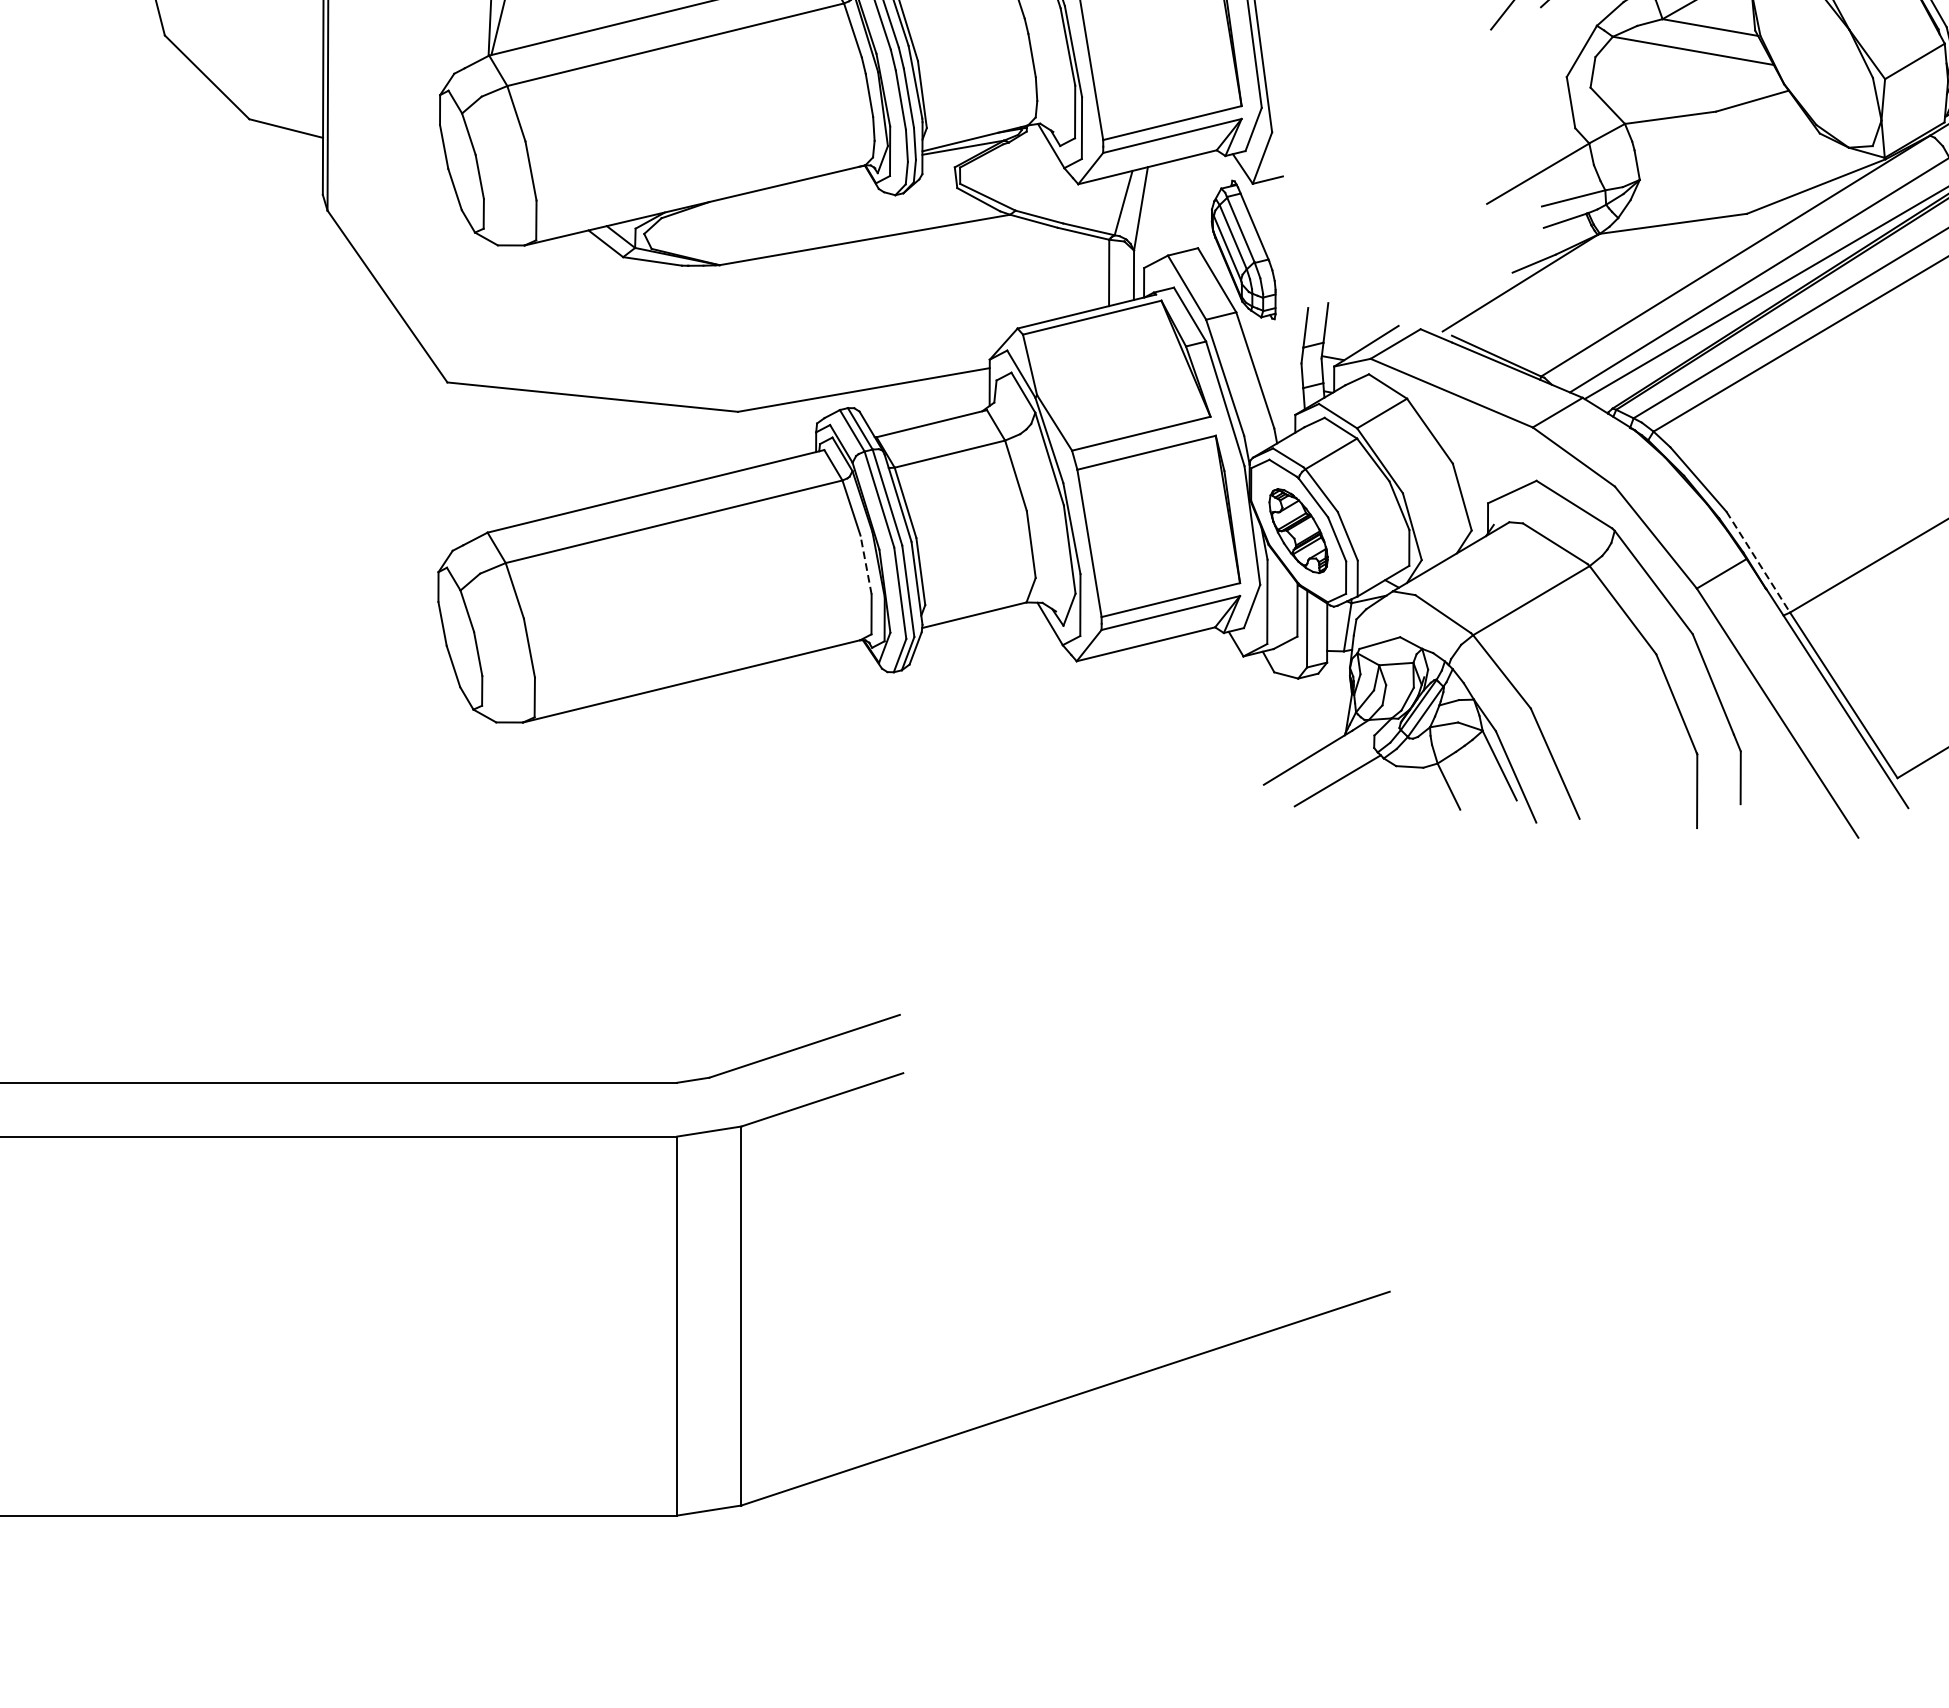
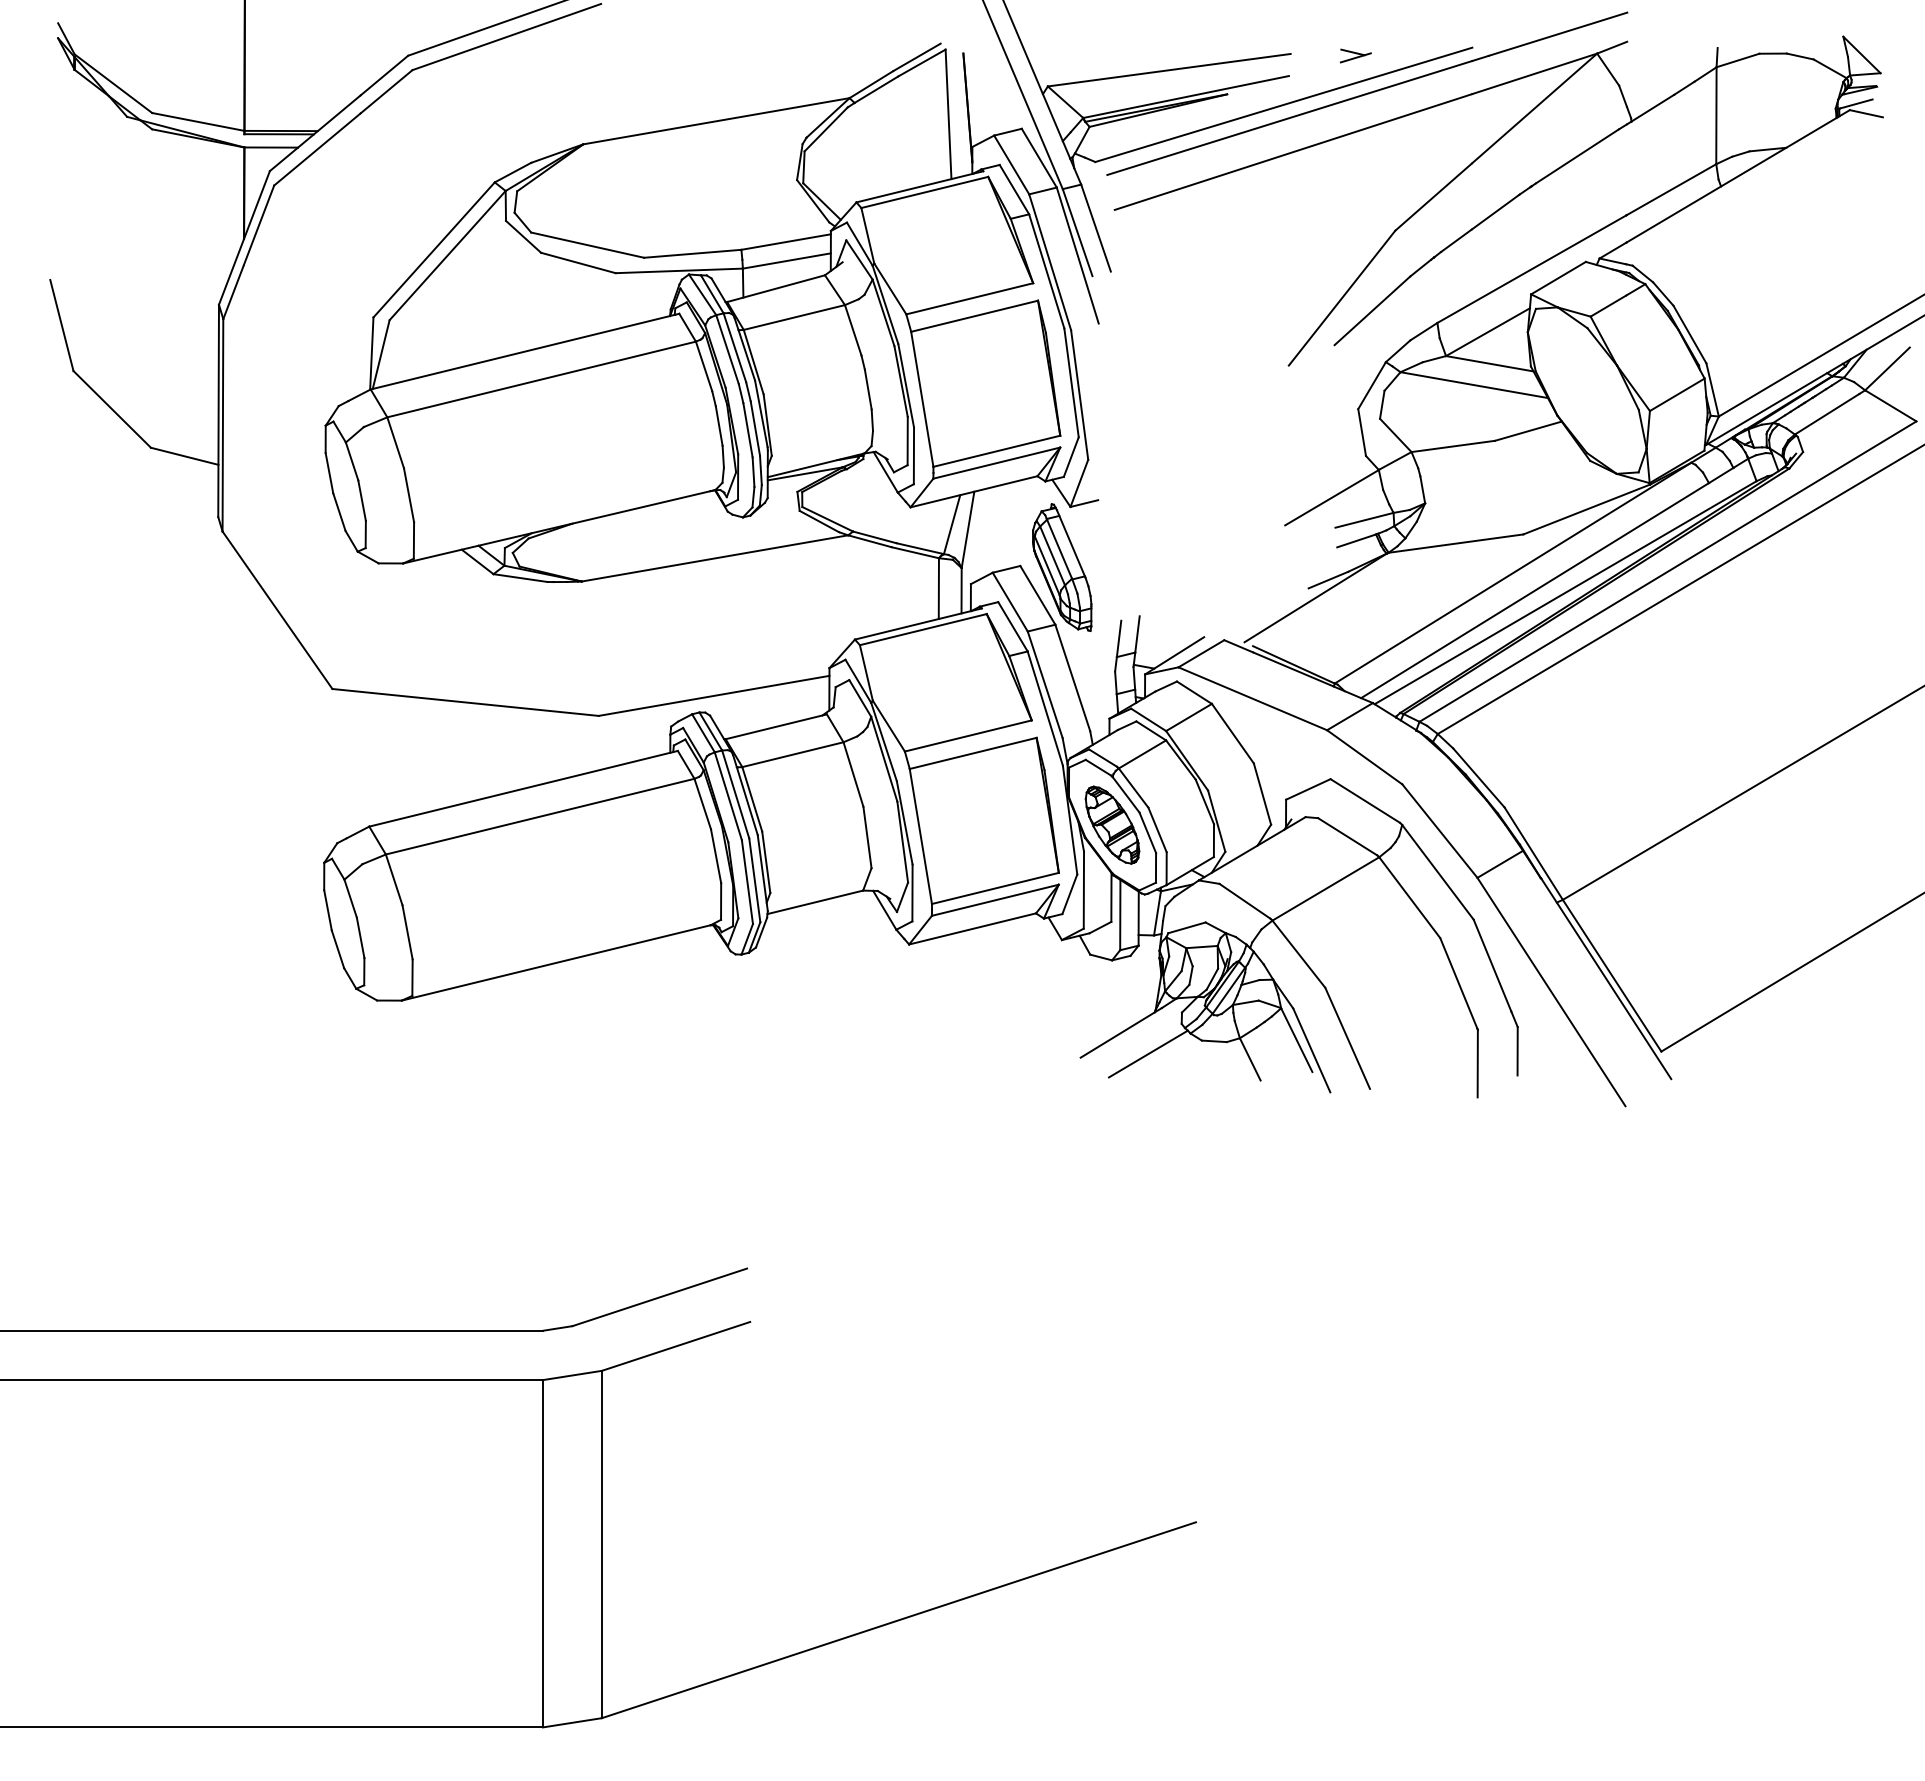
line: (1758, 561) -> (1533, 853), dashed -> solid
line: (866, 564) -> (716, 855), dashed -> solid

